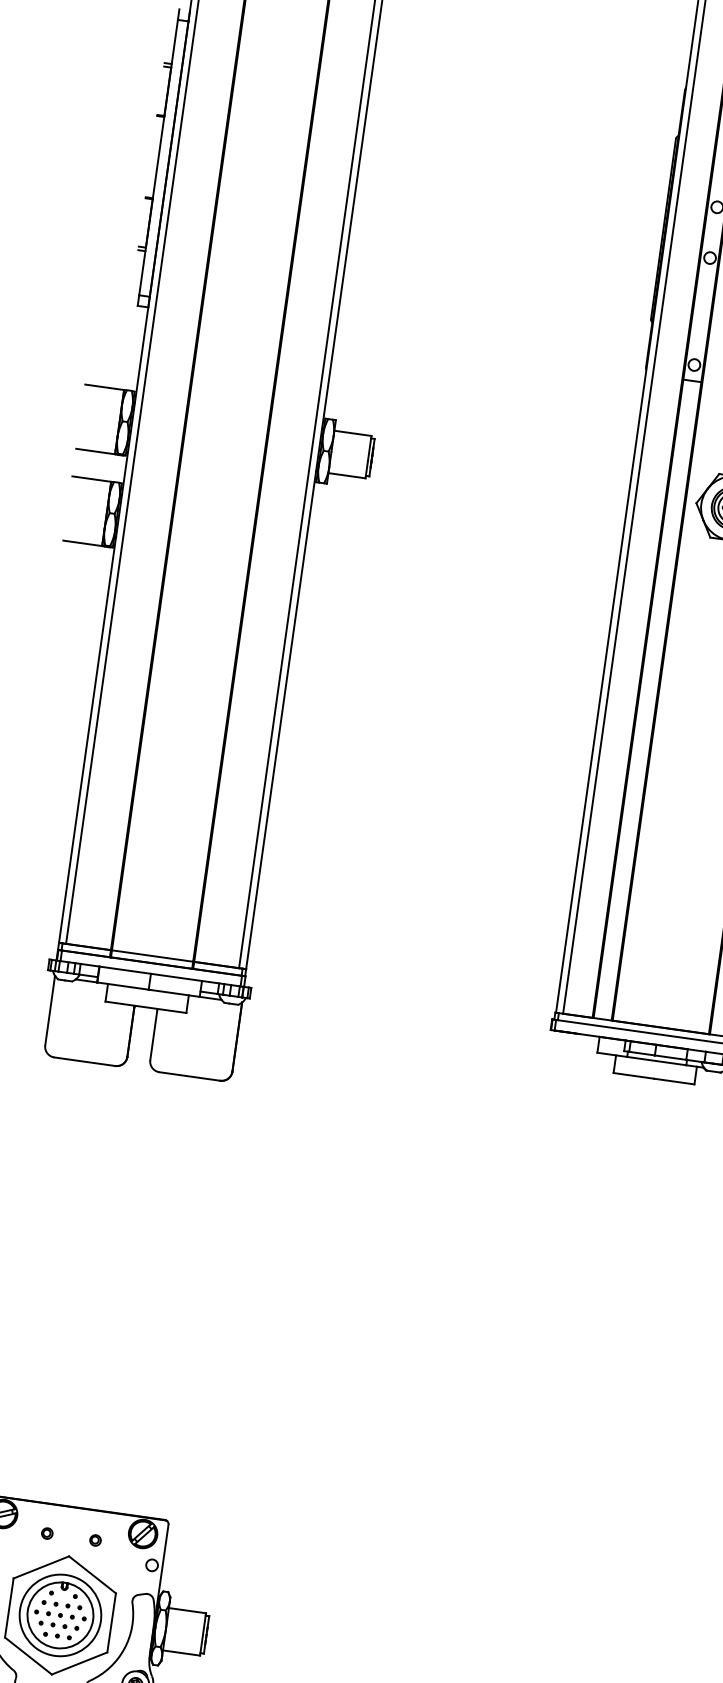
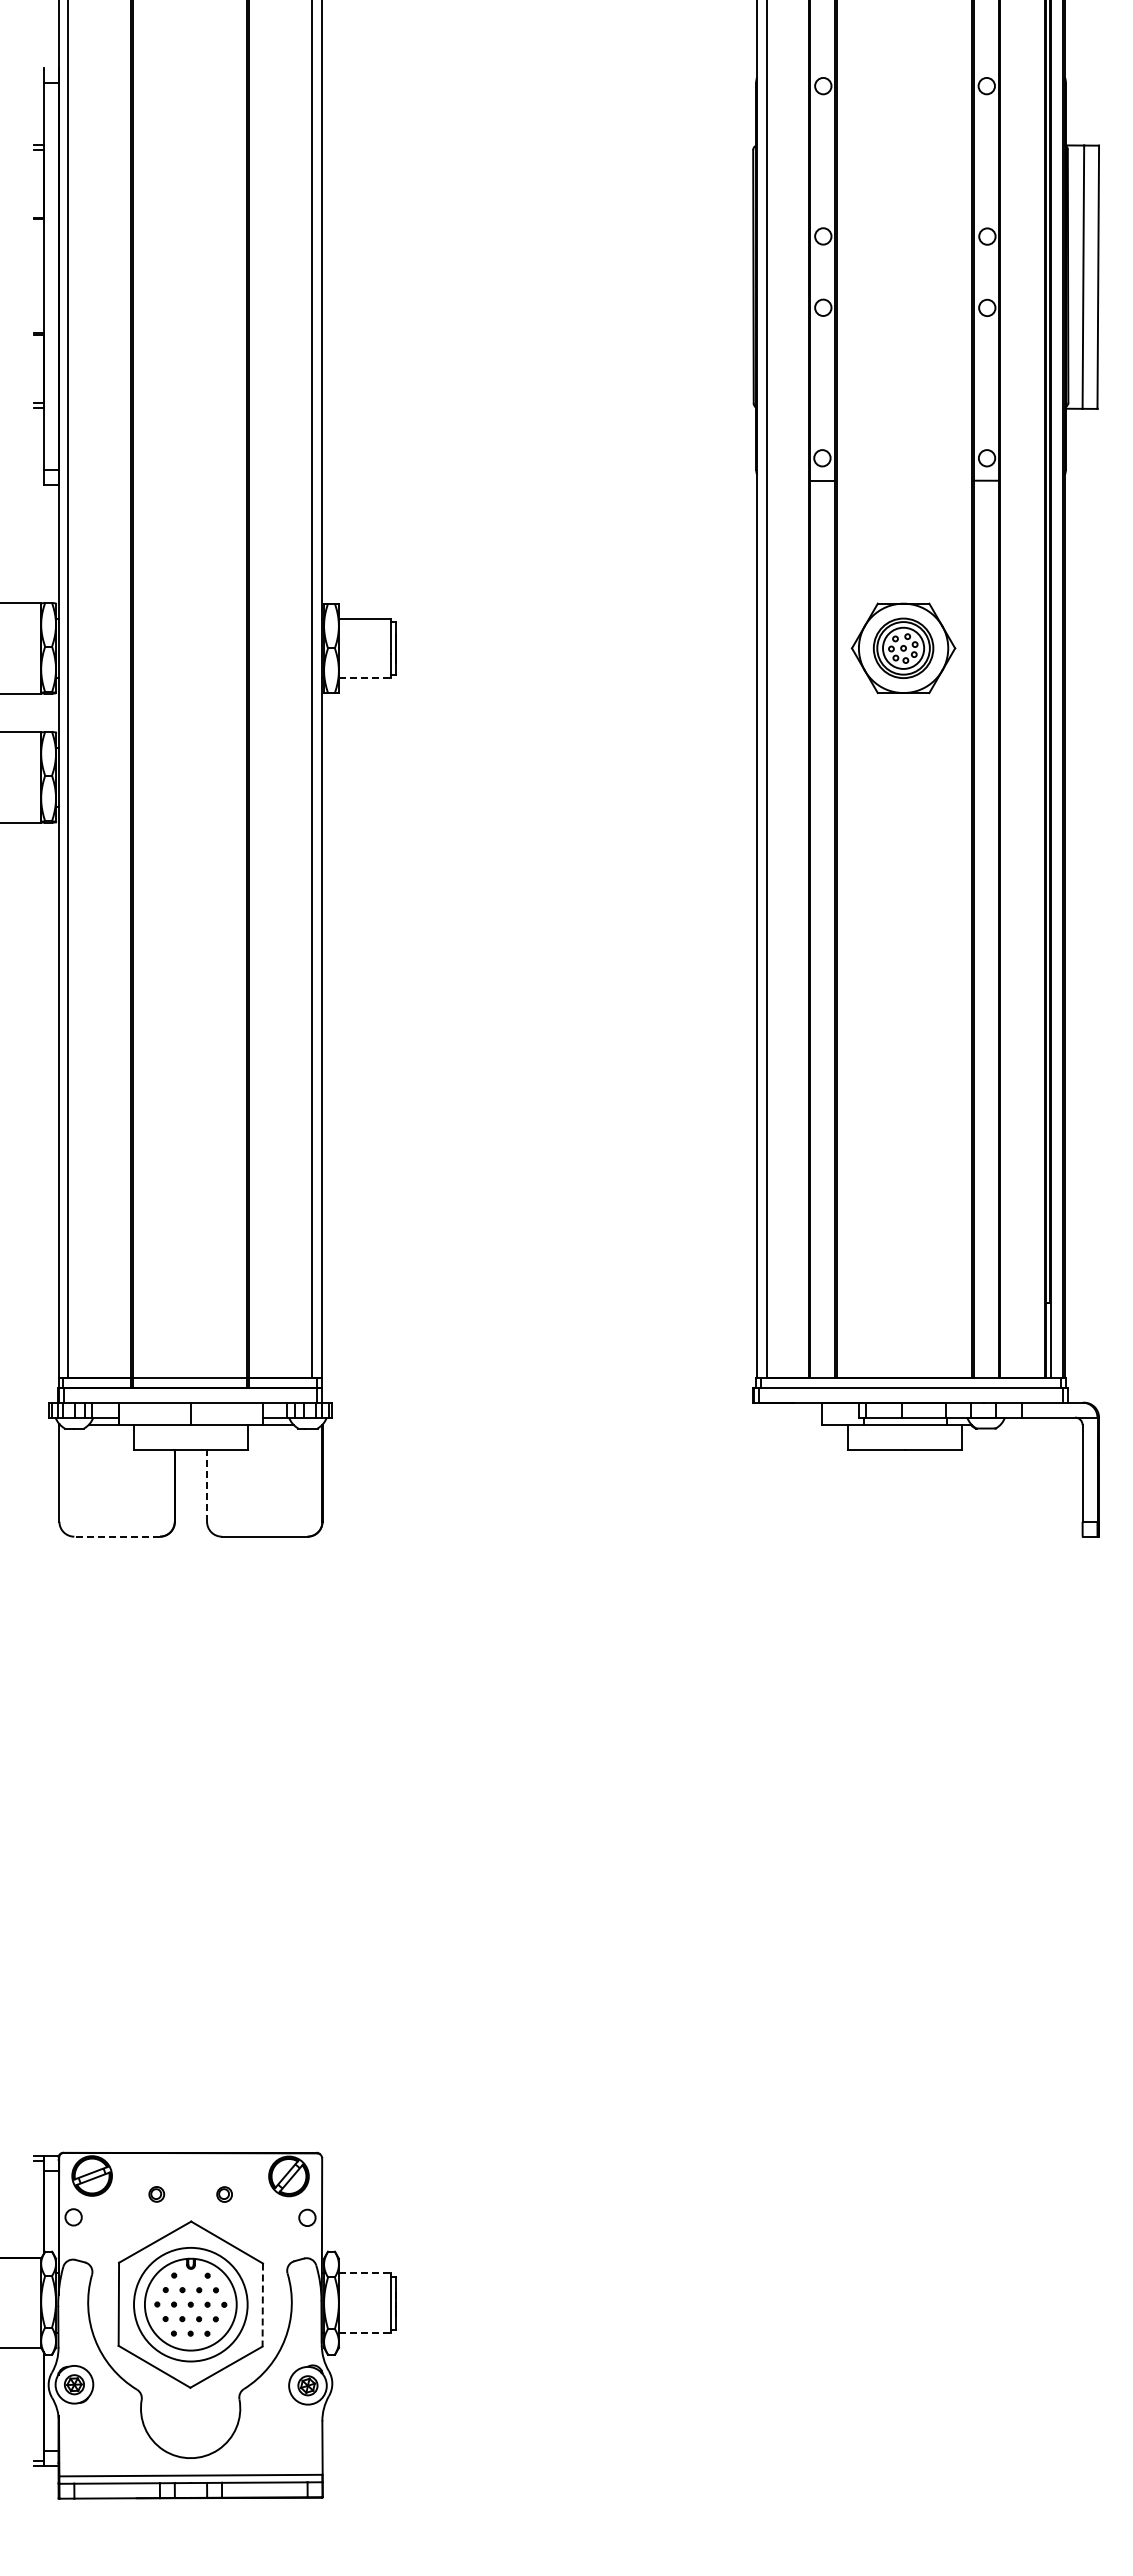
line: (347, 476) -> (365, 678), solid -> dashed
line: (154, 1035) -> (207, 1487), solid -> dashed
line: (85, 1061) -> (117, 1536), solid -> dashed
line: (187, 1610) -> (365, 2273), solid -> dashed
line: (111, 1623) -> (262, 2305), solid -> dashed
line: (181, 1653) -> (365, 2333), solid -> dashed

